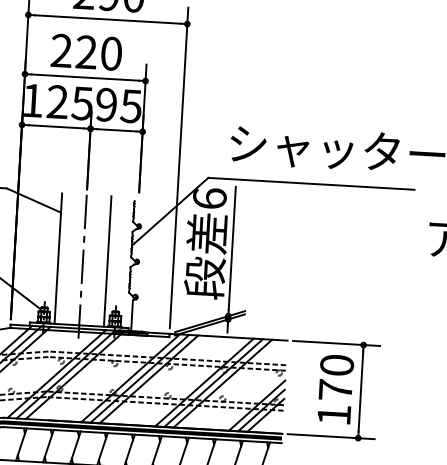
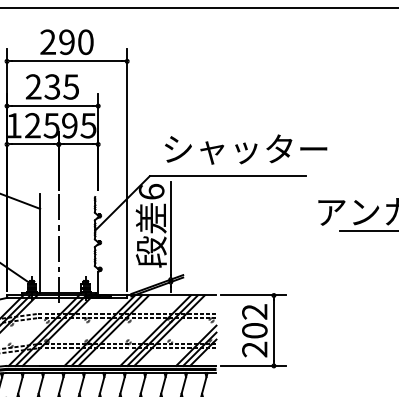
text: (98, 52) -> (61, 86), 220 -> 235
line: (107, 261) -> (77, 243), removed
text: (335, 389) -> (254, 330), 170 -> 202

